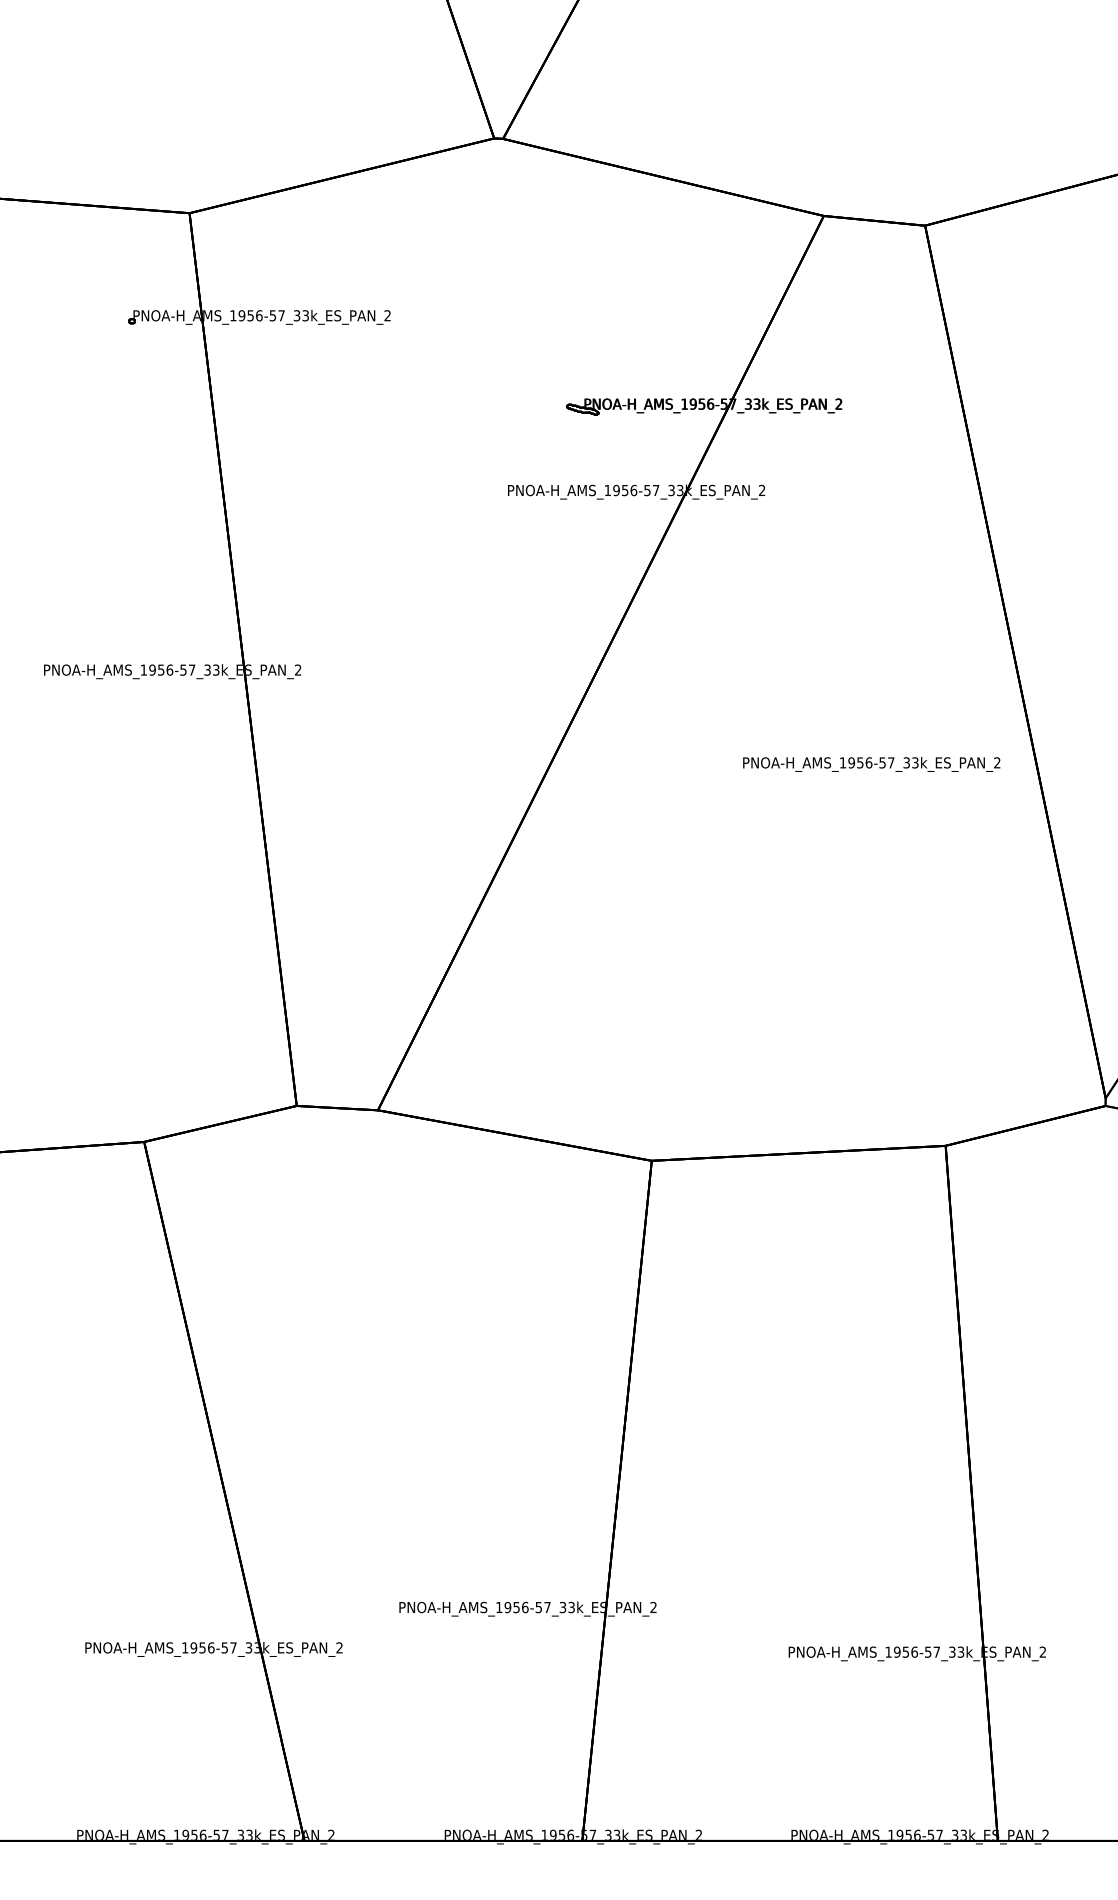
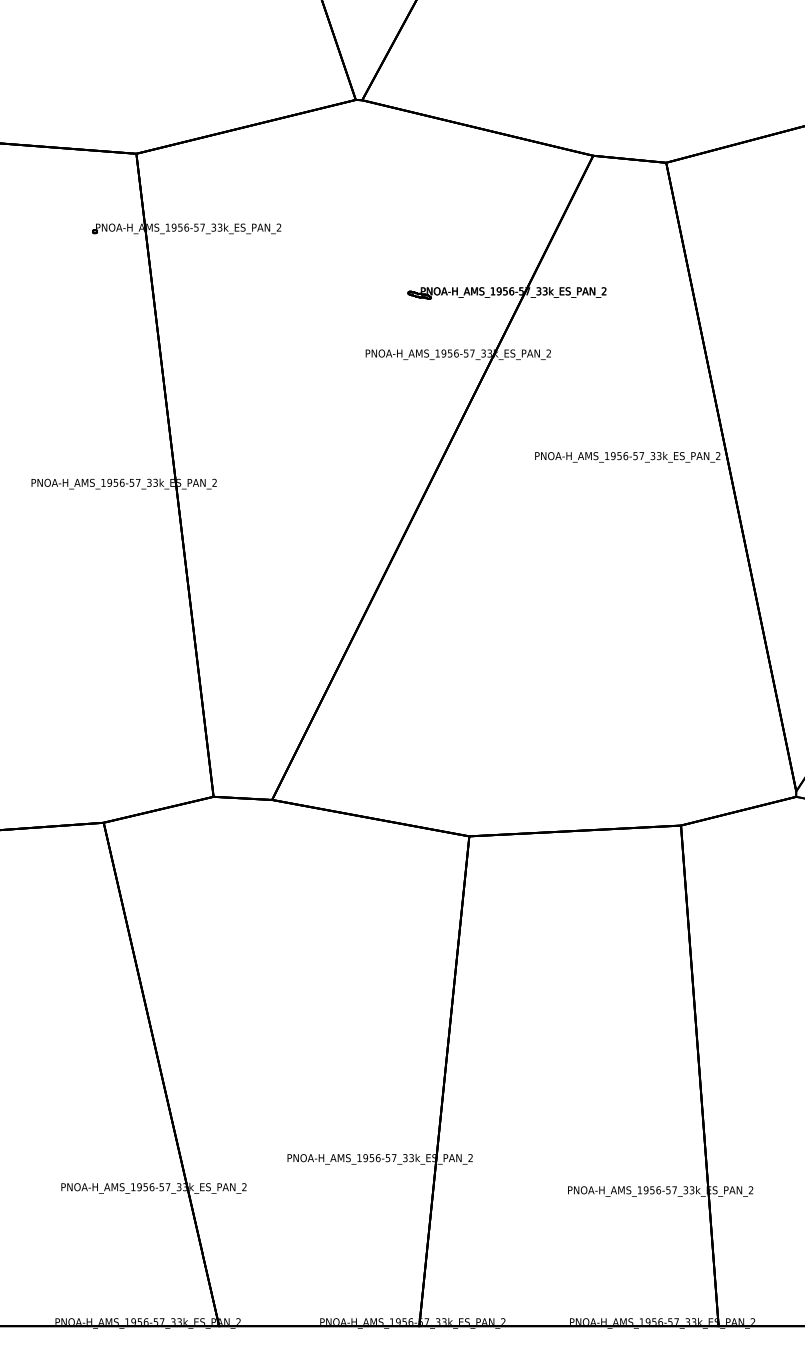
text: (871, 764) -> (627, 457), moved

